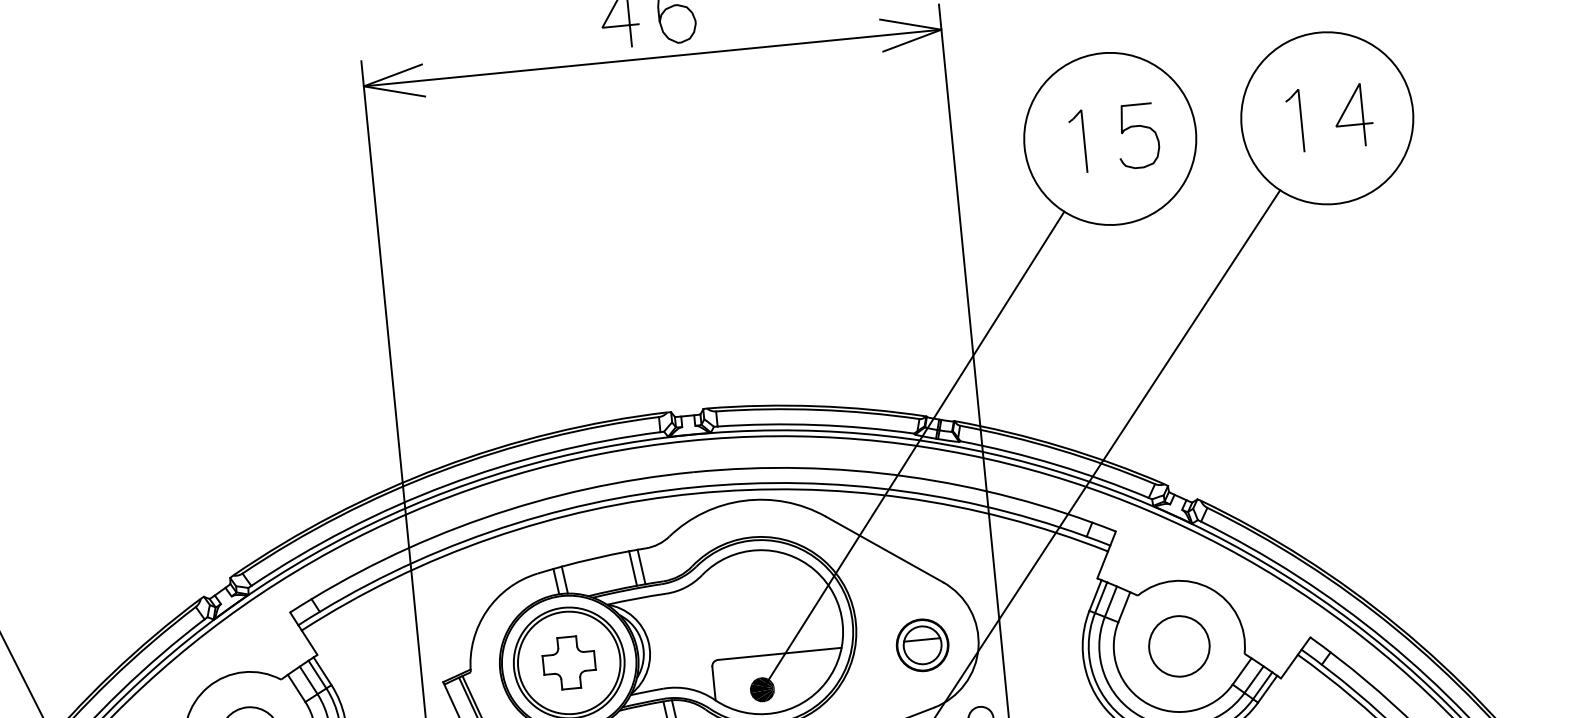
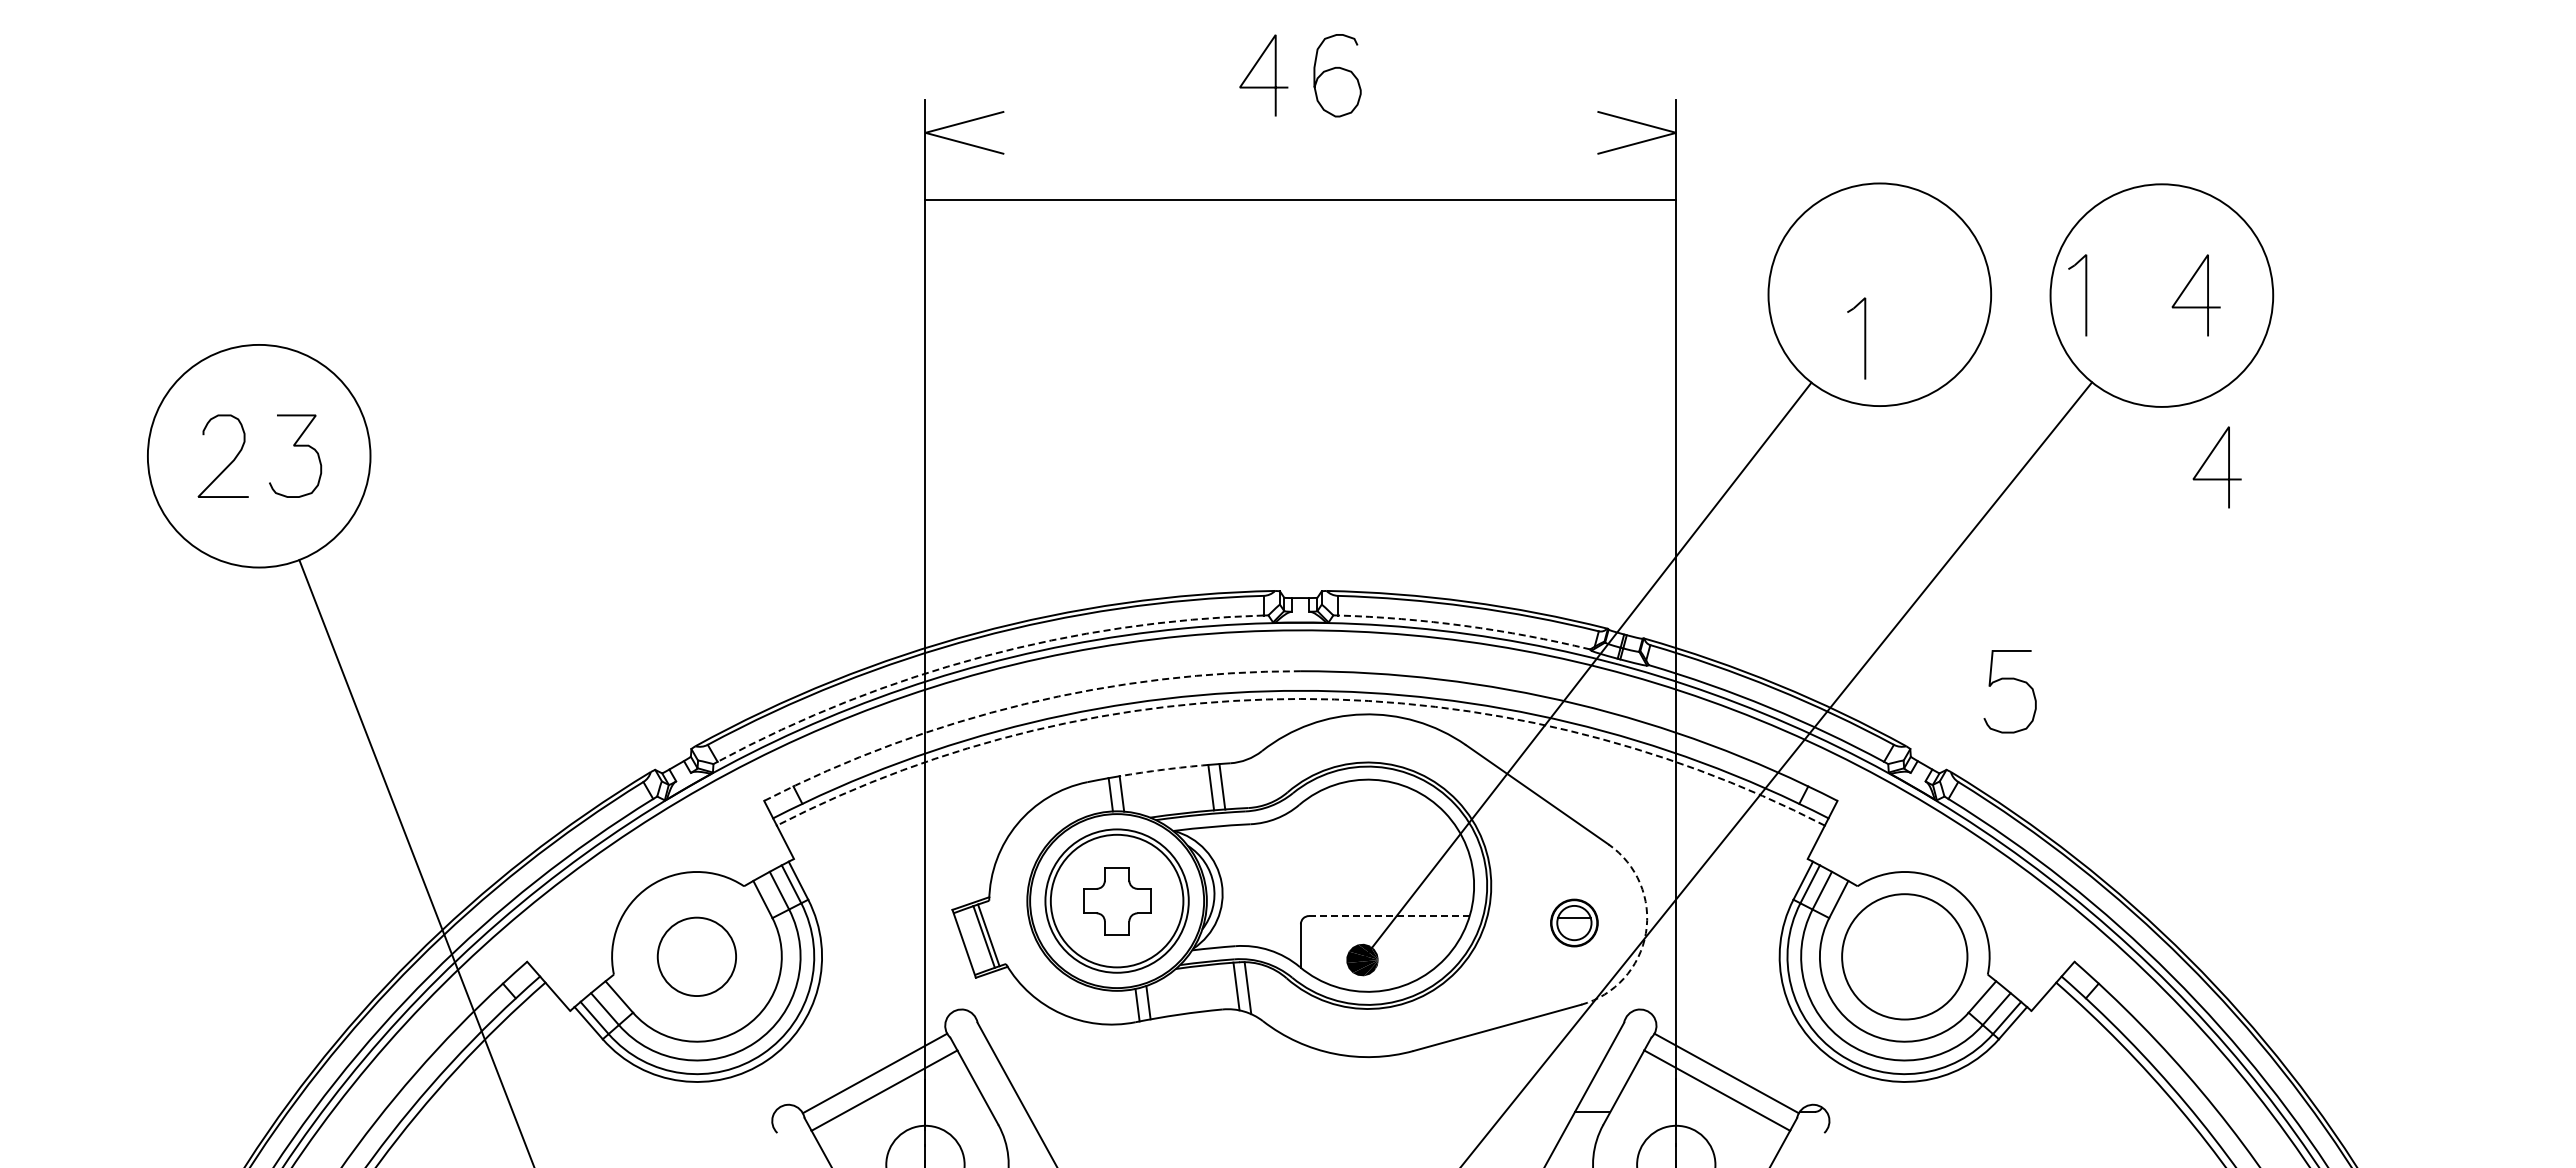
line: (652, 57) -> (1300, 199), moved
part: (1300, 120) -> (2085, 295), moved
curve: (1136, 126) -> (2009, 679), moved
part: (1083, 141) -> (1864, 338), moved
line: (1383, 254) -> (2216, 478), added
arc: (816, 424) -> (1465, 625), solid -> dashed
arc: (447, 484) -> (982, 656), solid -> dashed
arc: (695, 493) -> (1300, 698), solid -> dashed
arc: (483, 518) -> (1024, 704), solid -> dashed
arc: (594, 558) -> (1163, 769), solid -> dashed
part: (922, 644) -> (1574, 922), size x0.7
circle: (1179, 646) -> (1904, 956), size x1.6
arc: (978, 647) -> (1645, 933), solid -> dashed
line: (779, 654) -> (1388, 916), solid -> dashed

